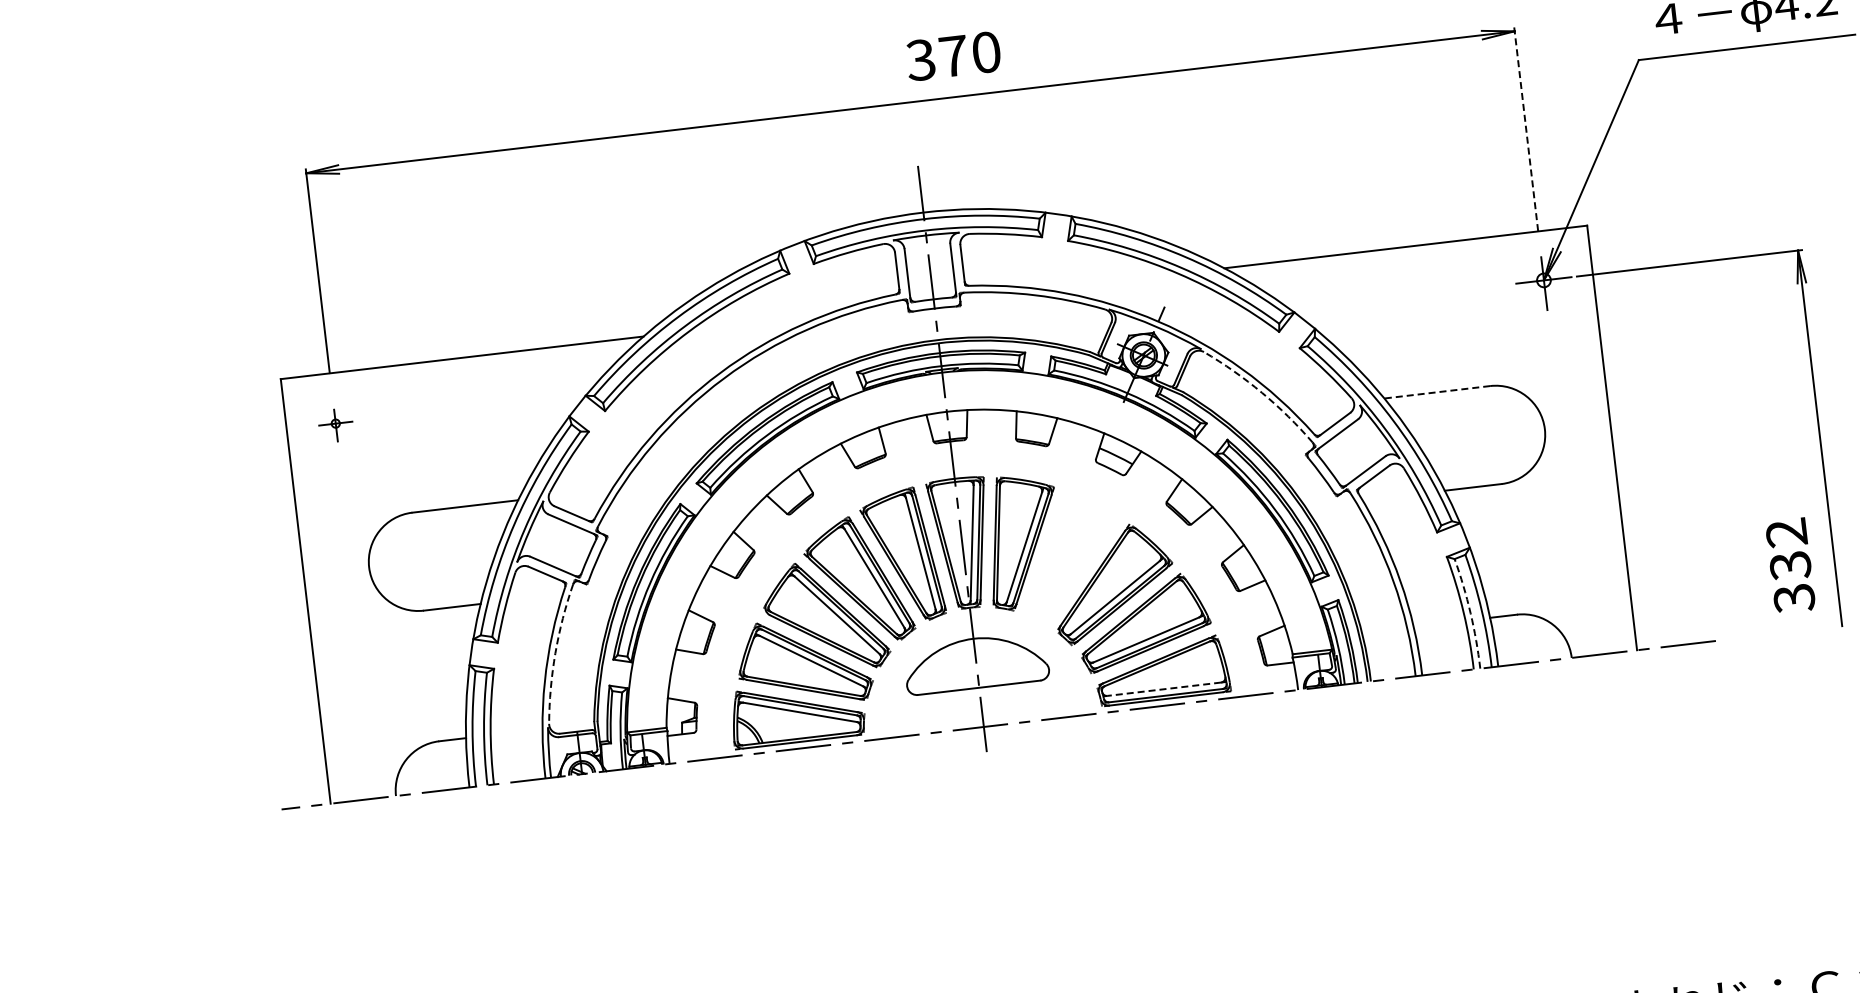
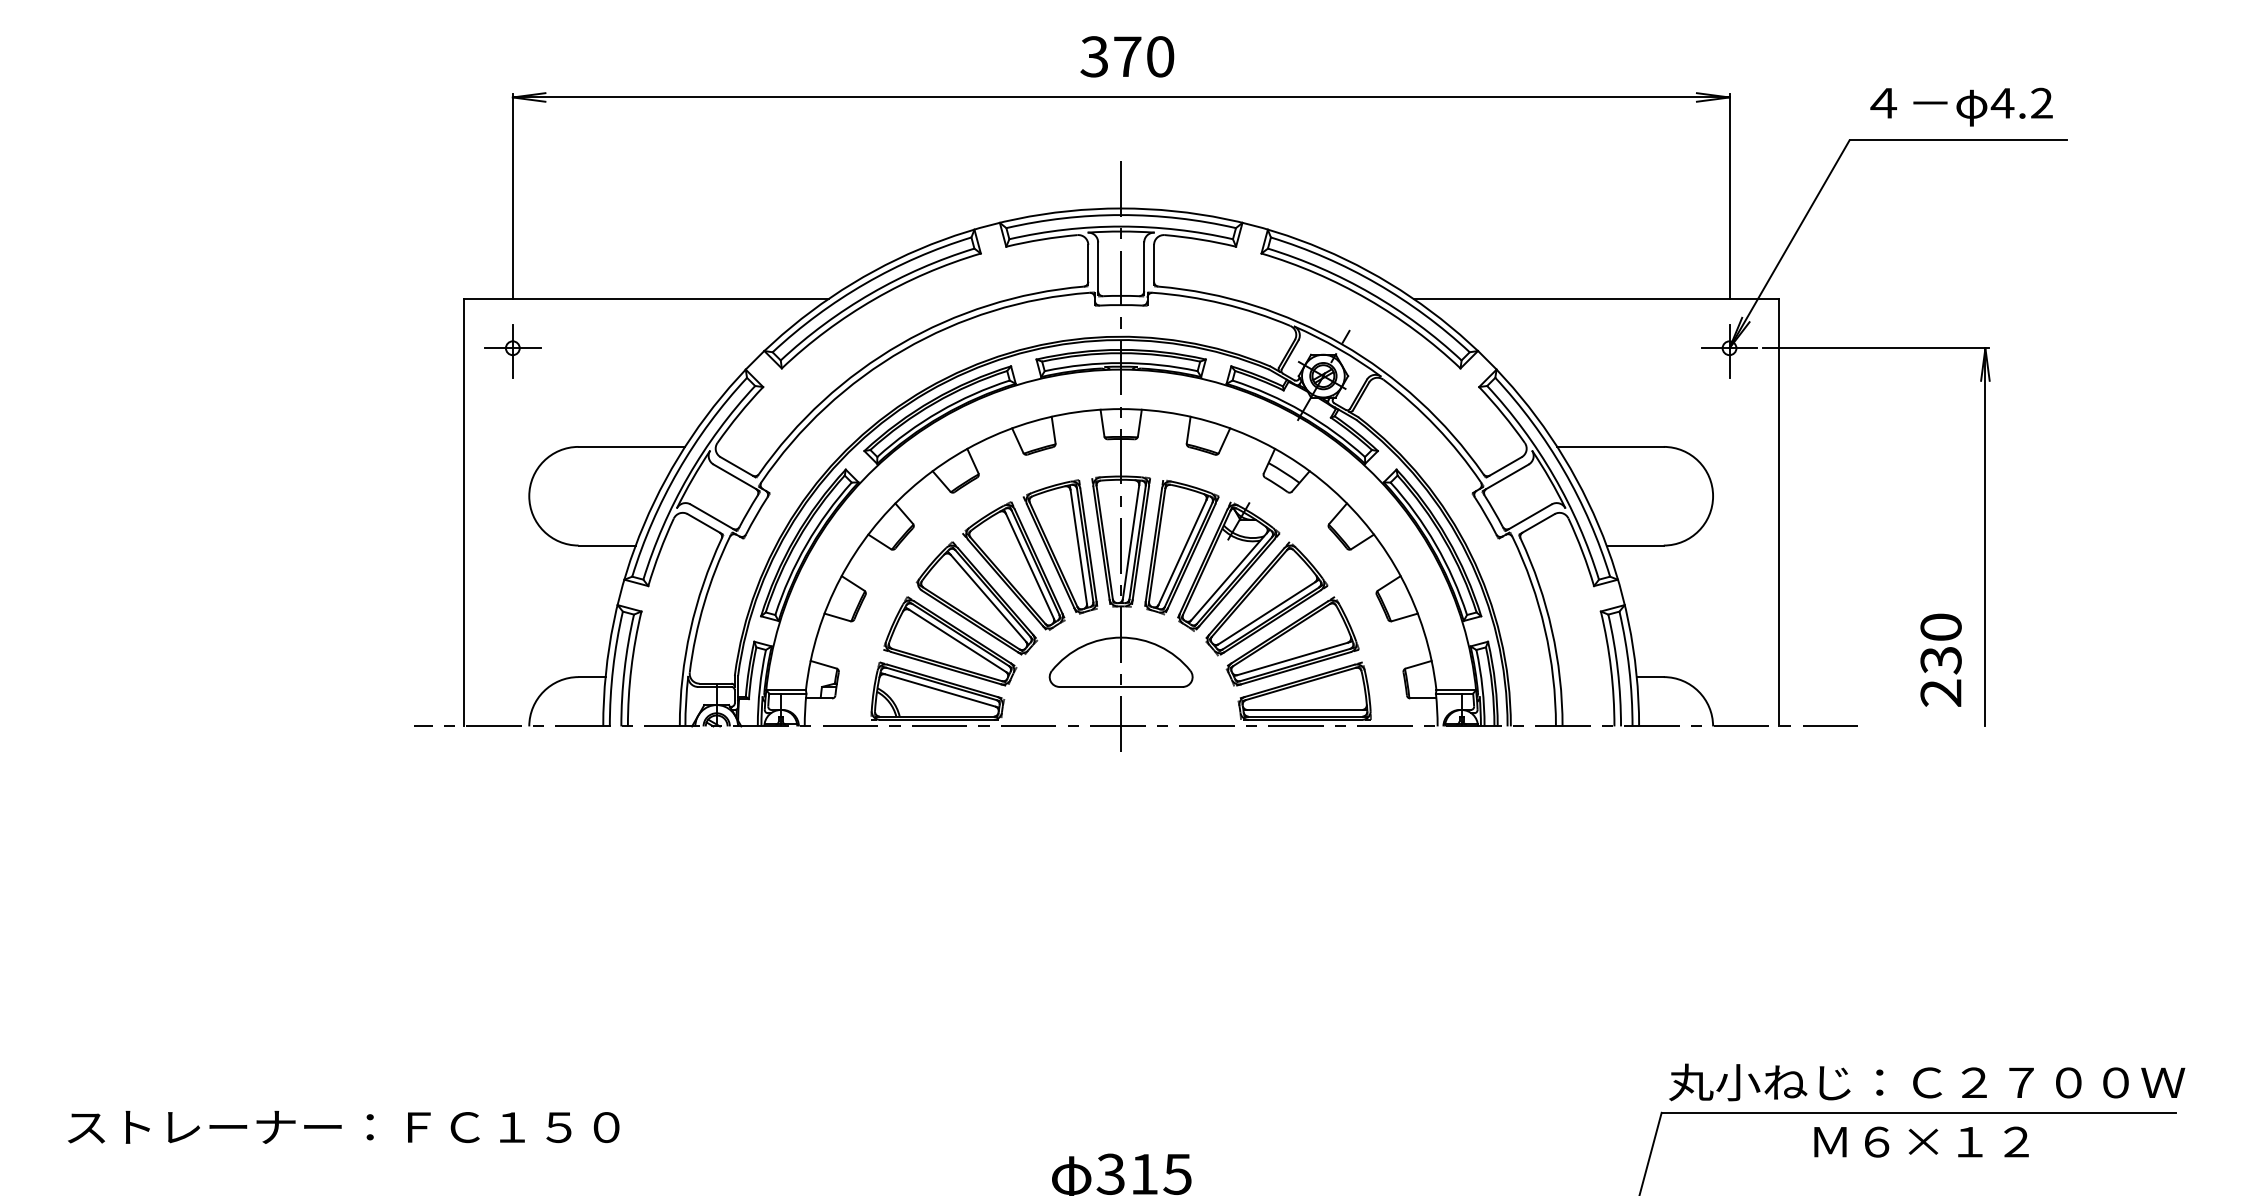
text: (953, 55) -> (1127, 56), moved
line: (1526, 129) -> (1729, 196), dashed -> solid
line: (1436, 391) -> (1609, 446), dashed -> solid
arc: (1262, 393) -> (1436, 427), dashed -> solid
part: (335, 425) -> (512, 351), size x1.67
part: (1071, 555) -> (1228, 566), added
text: (1789, 565) -> (1940, 660), 332 -> 230
arc: (1470, 613) -> (1617, 670), dashed -> solid
arc: (555, 653) -> (704, 603), dashed -> solid
line: (1163, 688) -> (1304, 709), dashed -> solid

